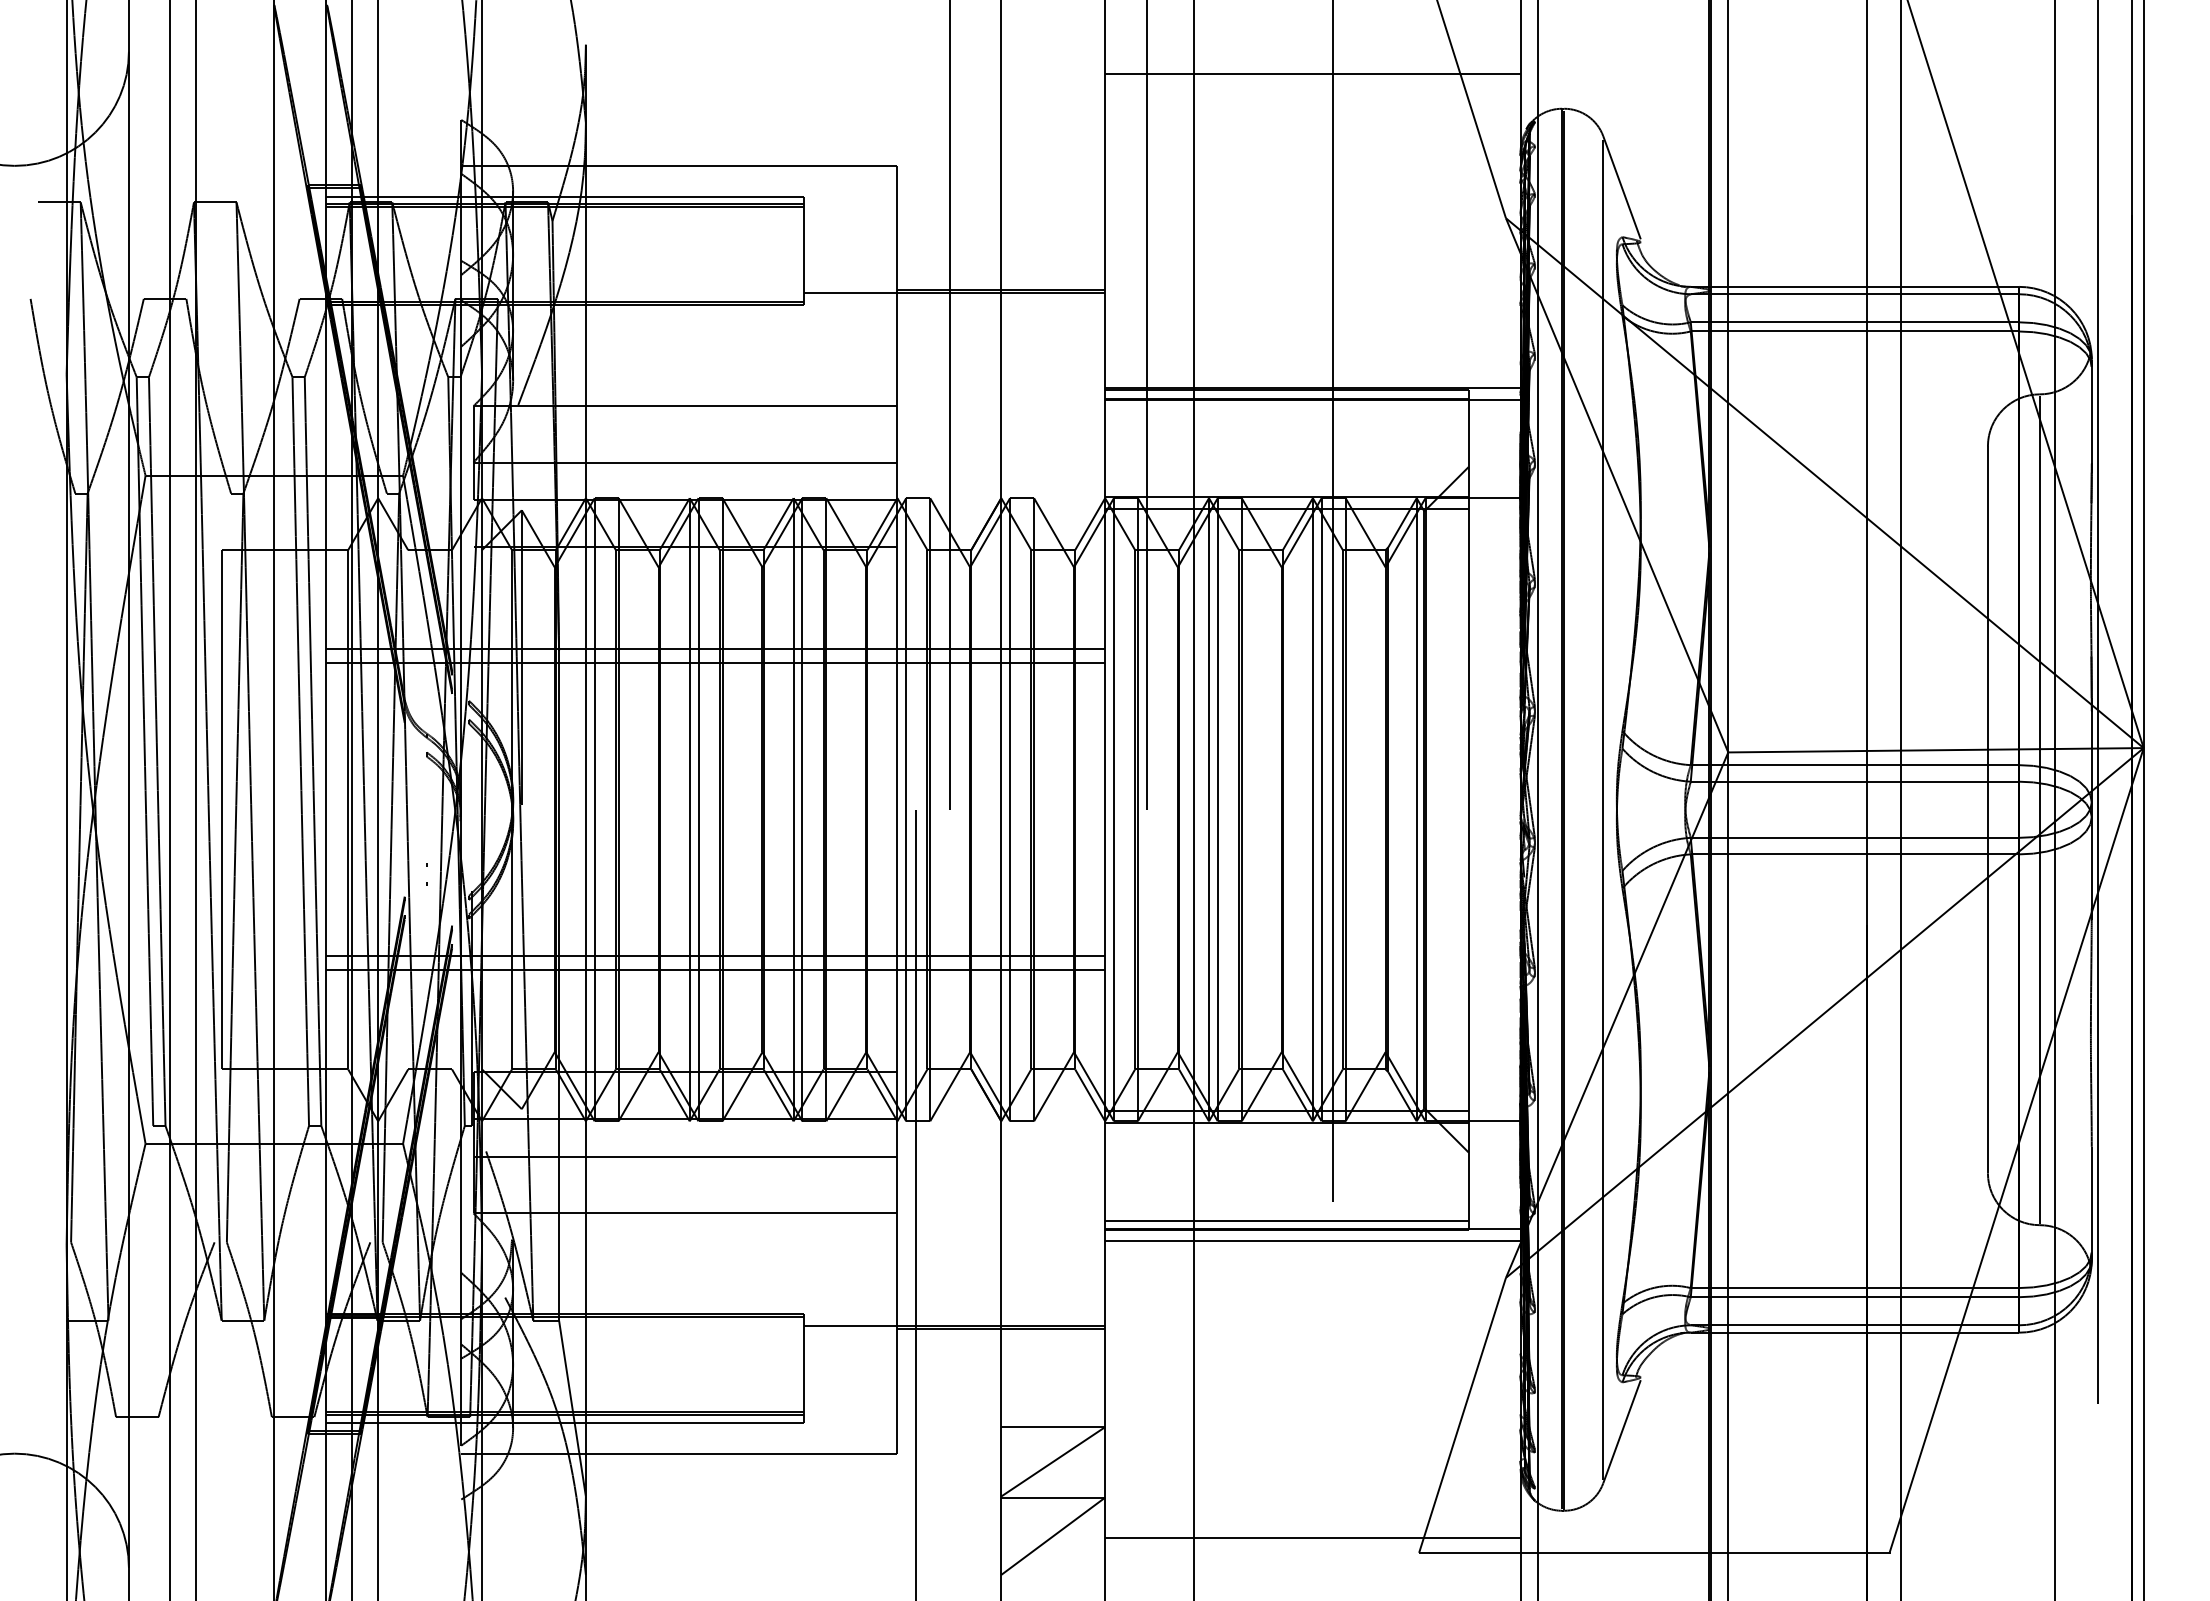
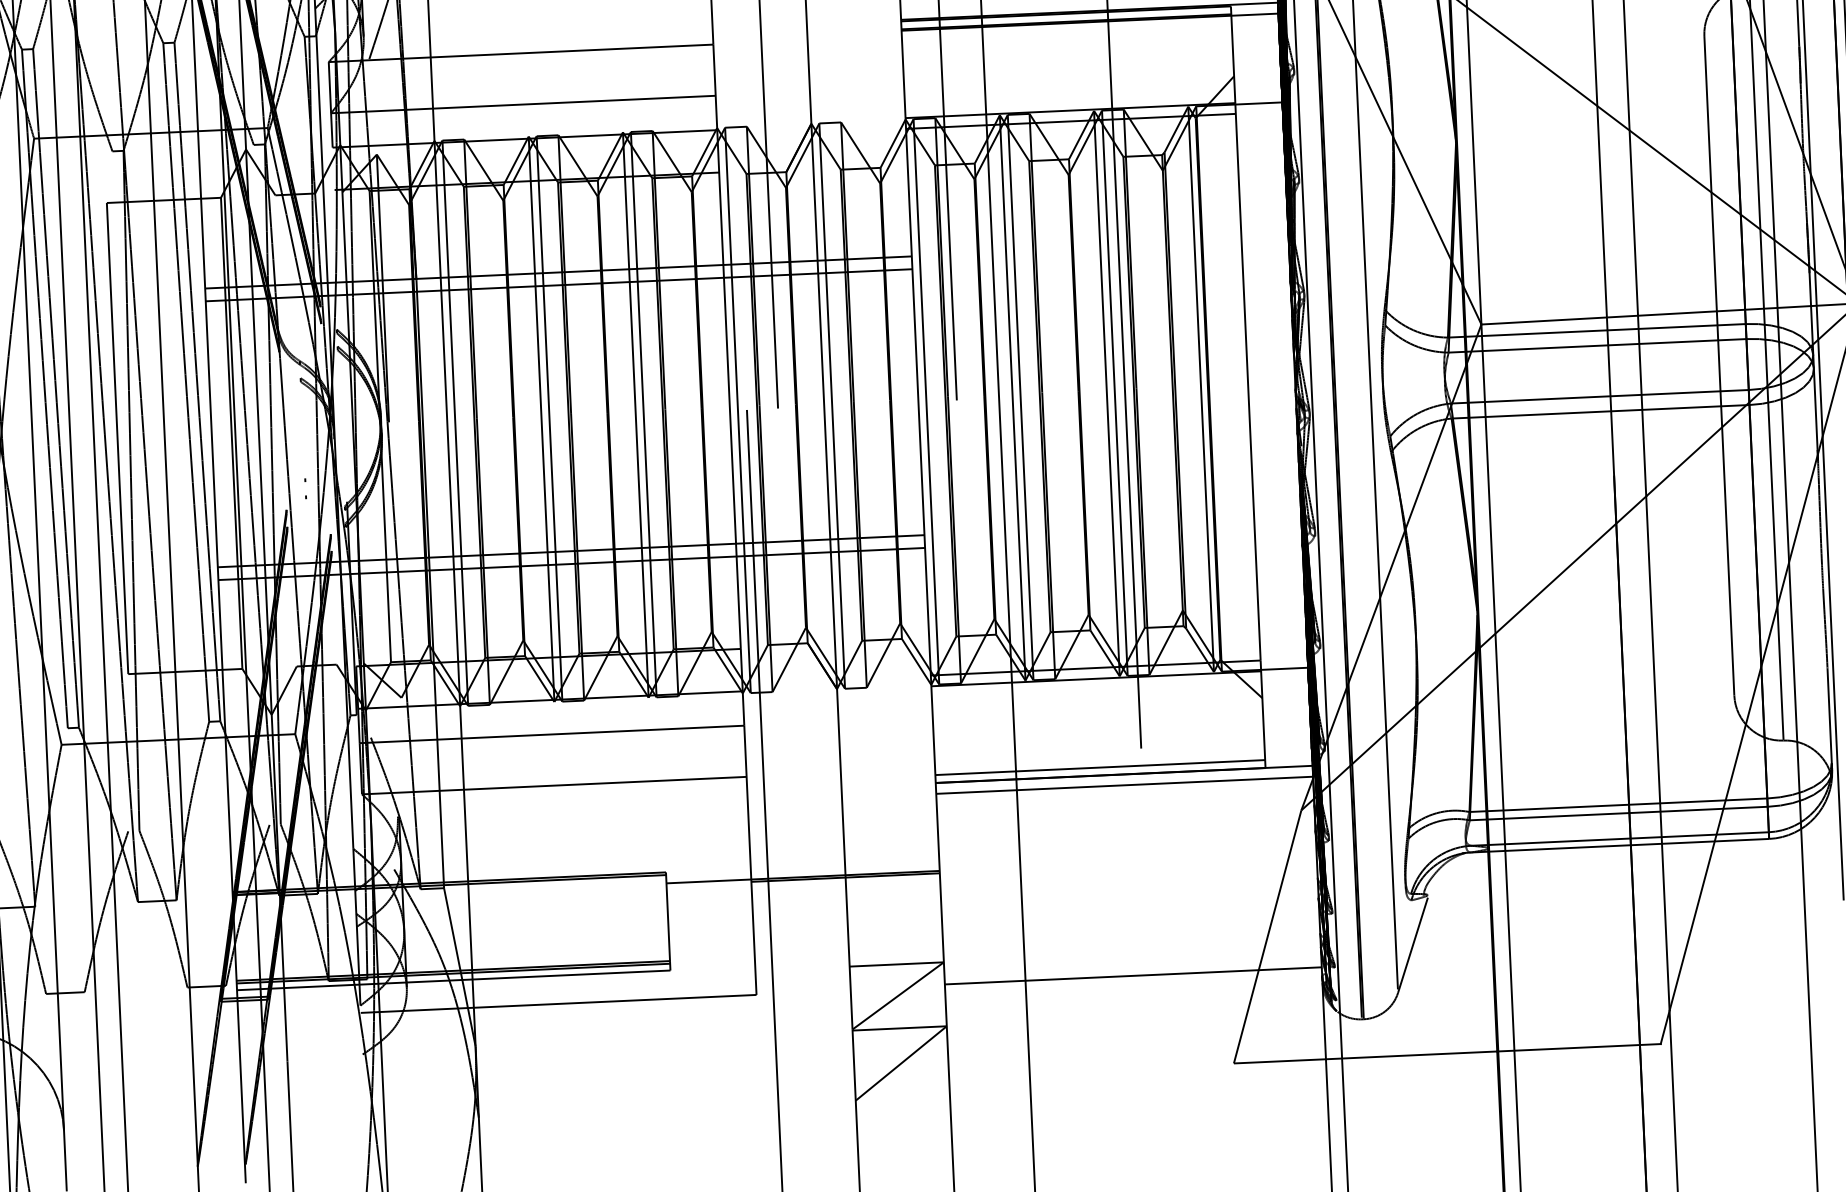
line: (1312, 1537) -> (1133, 975), moved

